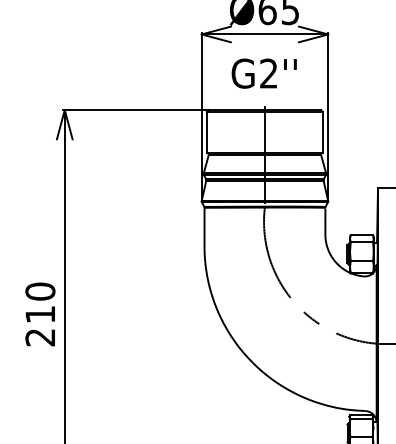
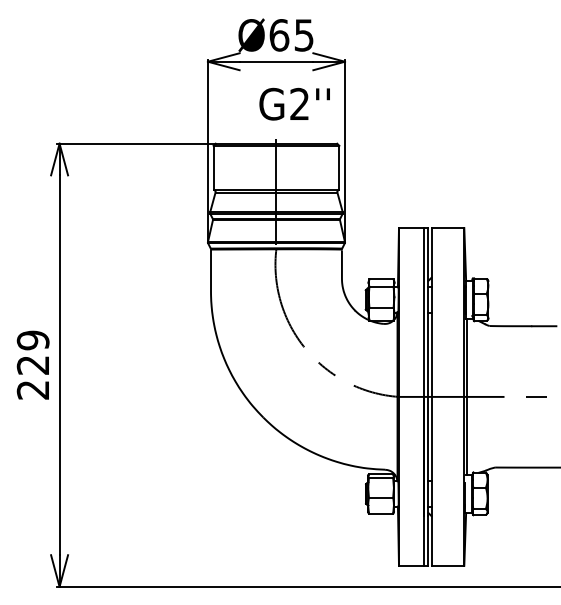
text: (264, 72) -> (294, 103), moved
text: (39, 302) -> (32, 352), 210 -> 229

